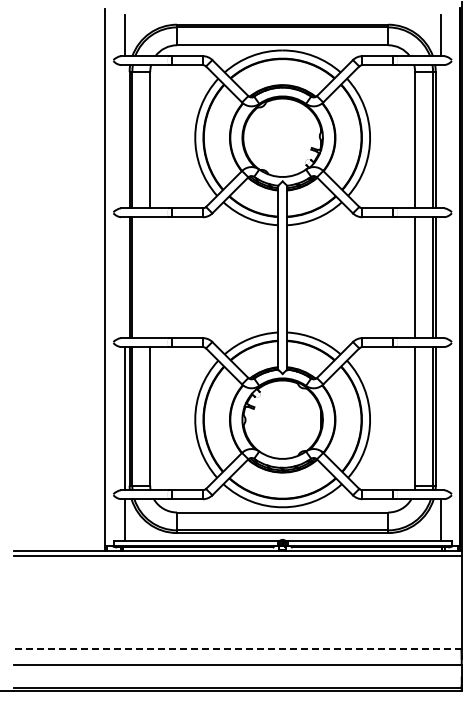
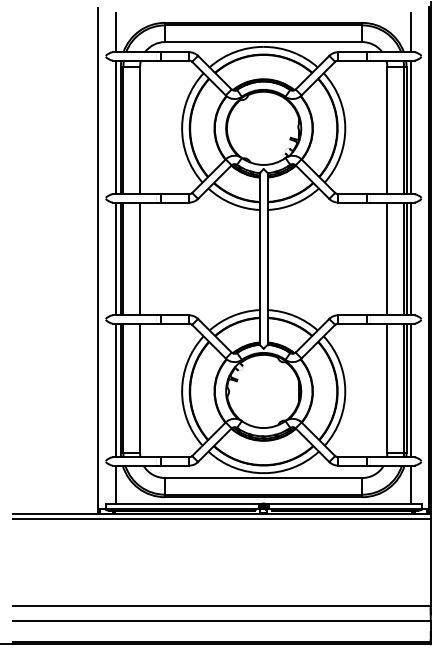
line: (124, 136) -> (116, 127), added
line: (440, 136) -> (410, 127), added
line: (124, 277) -> (116, 258), added
line: (150, 277) -> (140, 258), added
line: (440, 277) -> (410, 258), added
line: (440, 418) -> (410, 390), added
line: (237, 649) -> (221, 605), dashed -> solid

